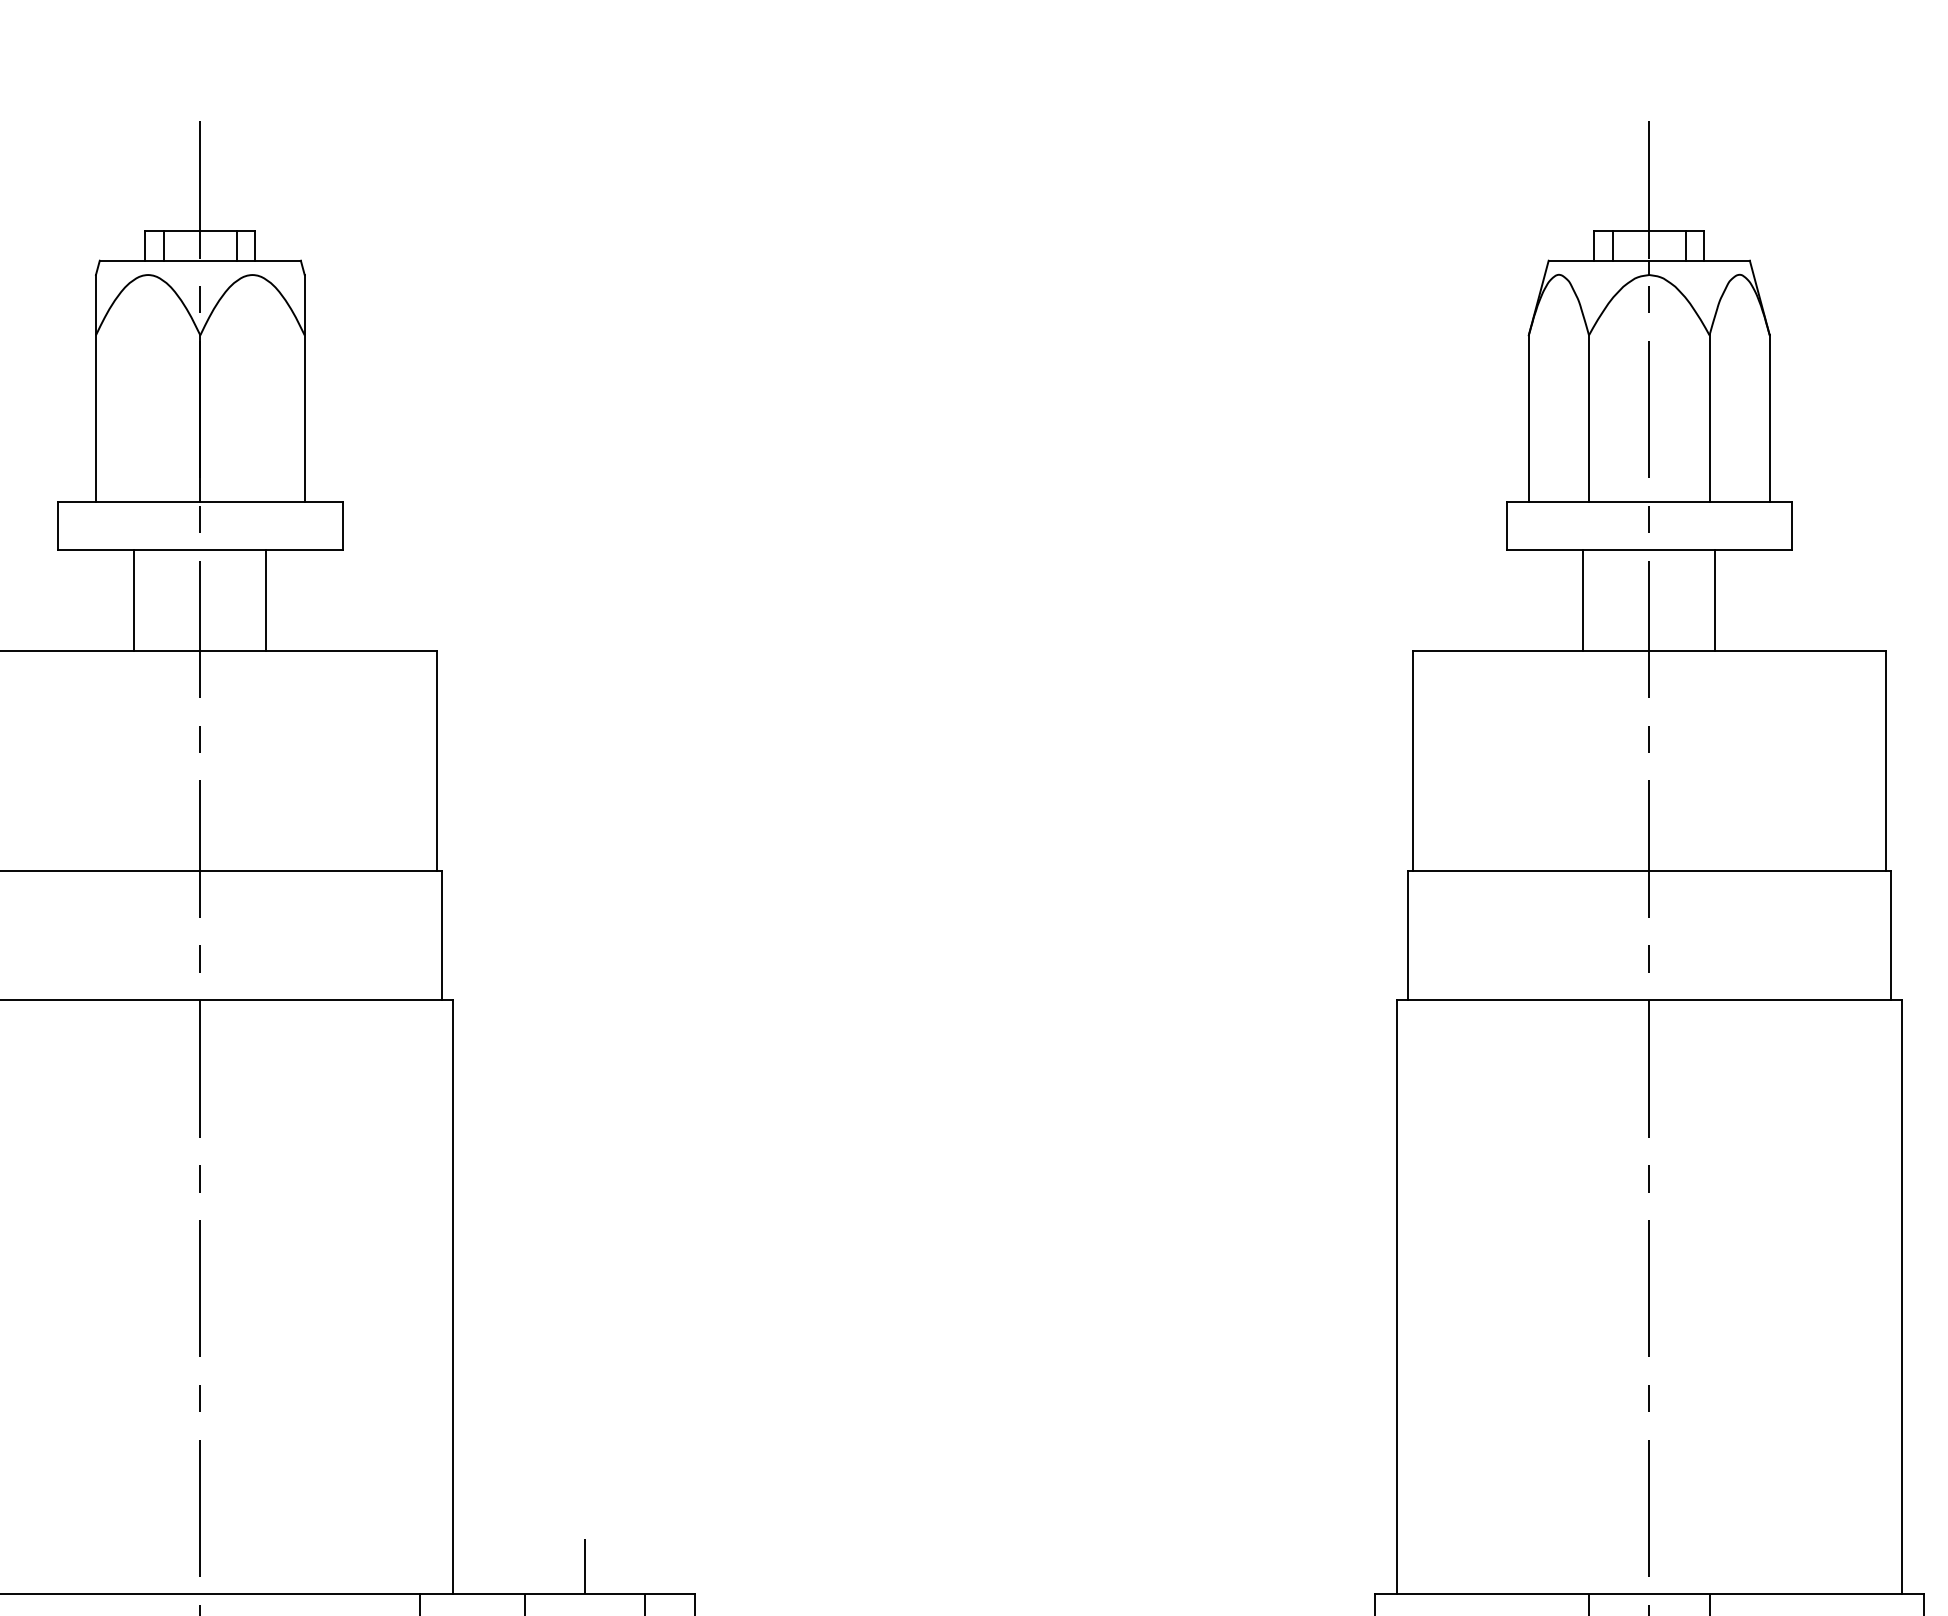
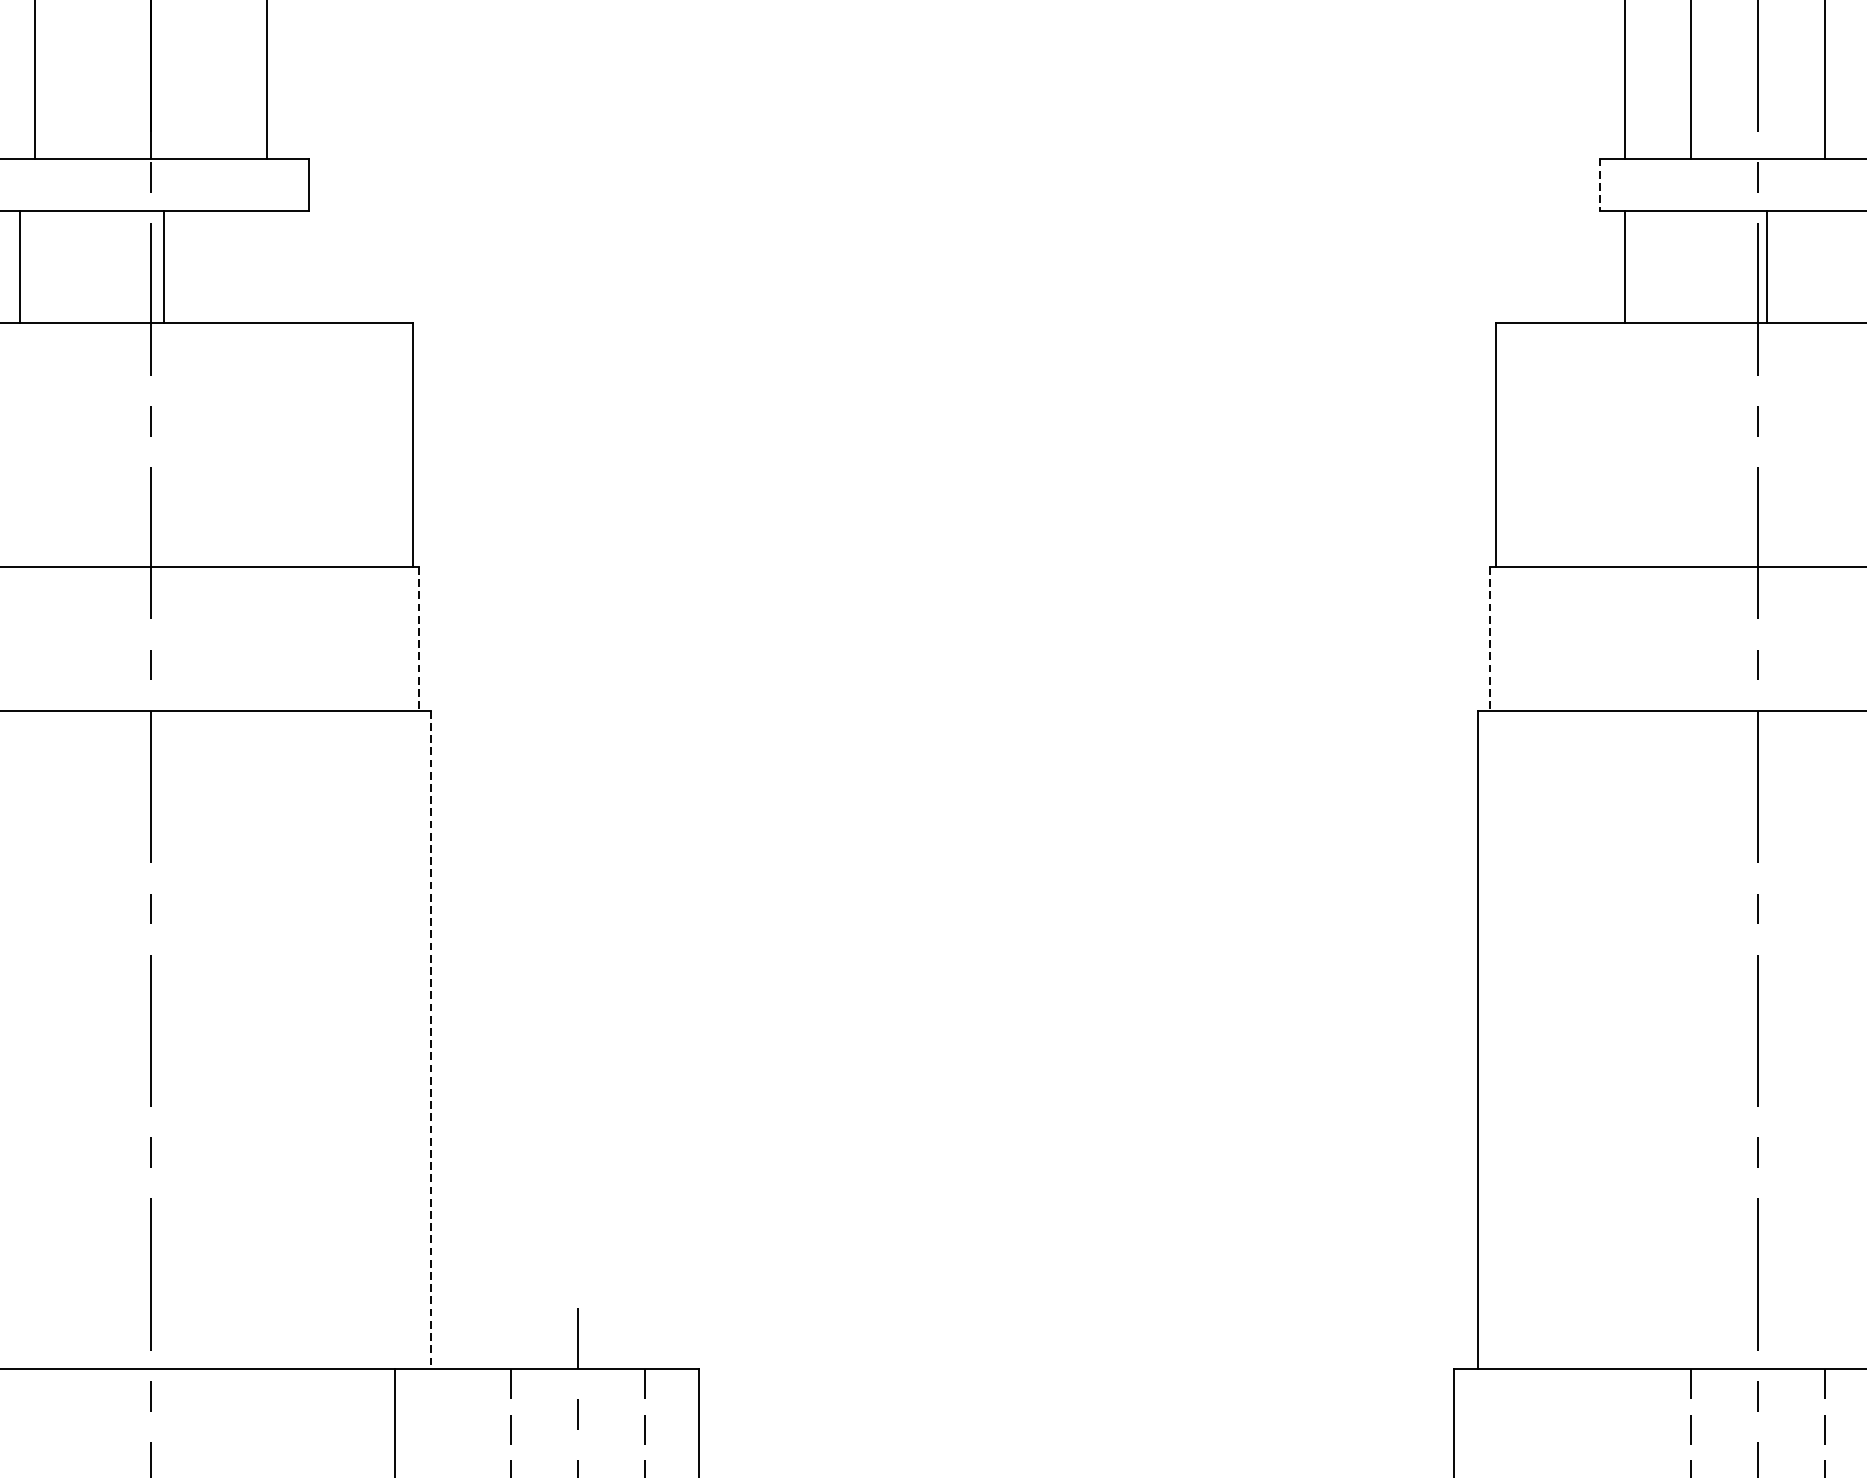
line: (1506, 526) -> (1599, 185), solid -> dashed
line: (134, 599) -> (20, 266), moved
line: (266, 599) -> (164, 266), moved
line: (1583, 599) -> (1625, 266), moved
line: (1715, 599) -> (1767, 266), moved
line: (442, 935) -> (419, 638), solid -> dashed
line: (1407, 935) -> (1490, 638), solid -> dashed
line: (453, 1296) -> (431, 1039), solid -> dashed

